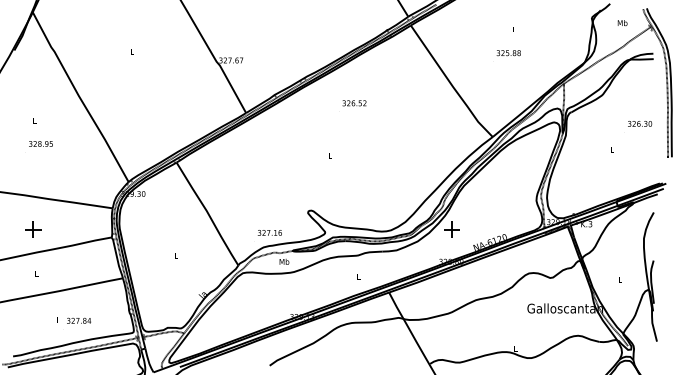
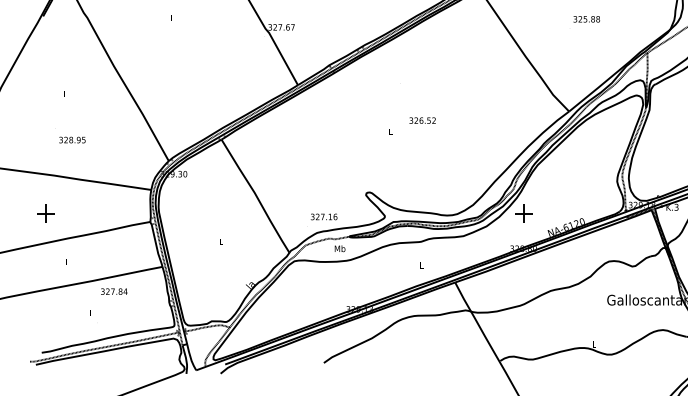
text: (354, 103) -> (422, 120), moved
text: (40, 143) -> (71, 139), moved
part: (33, 229) -> (46, 213), moved
text: (78, 320) -> (113, 291), moved

